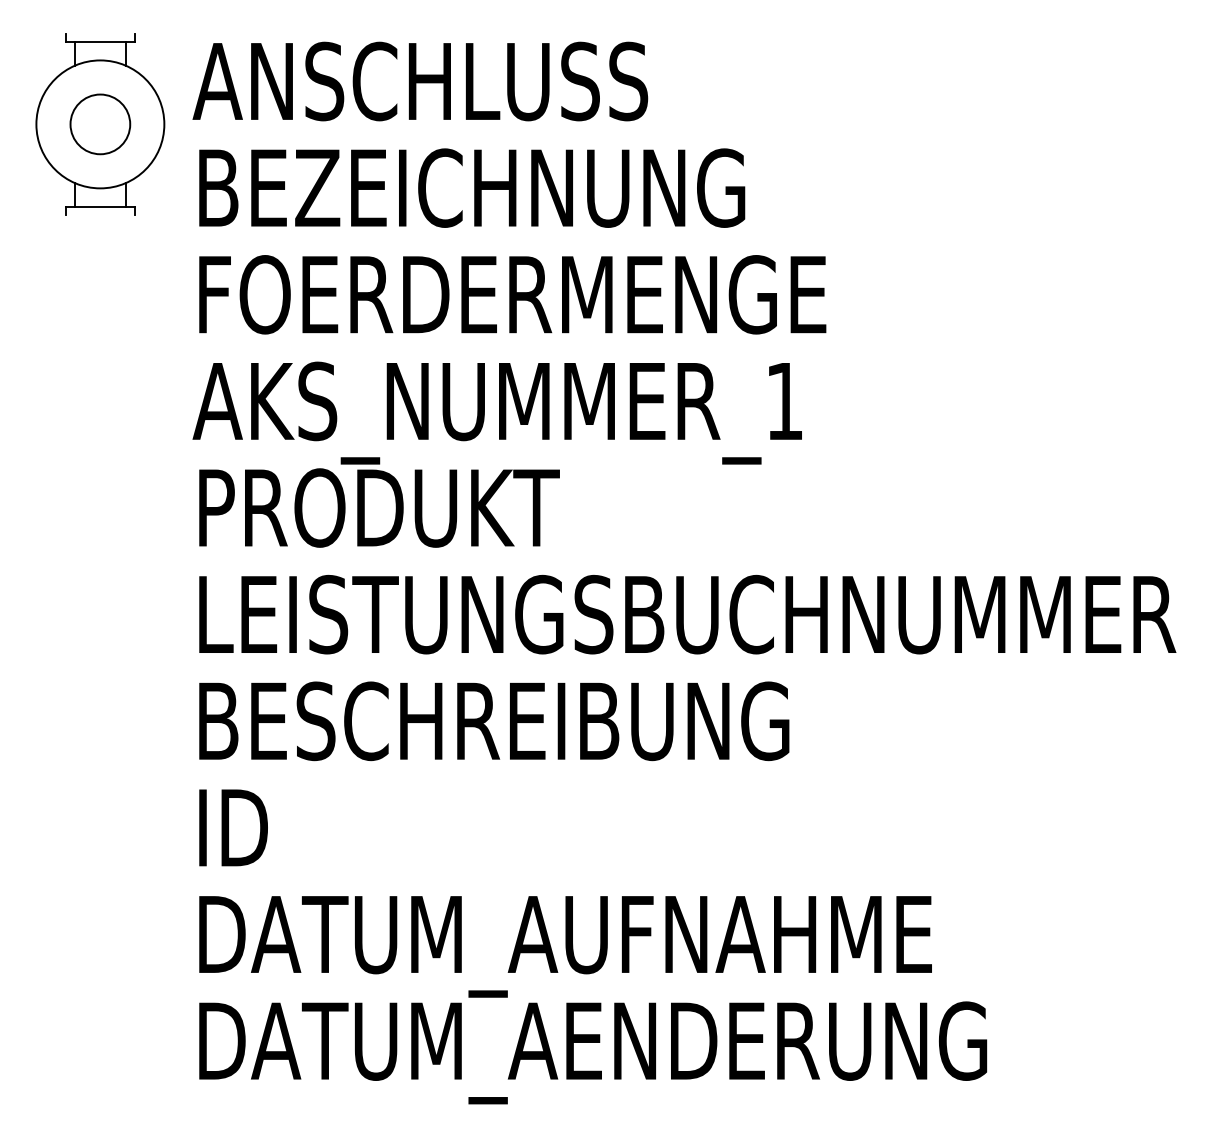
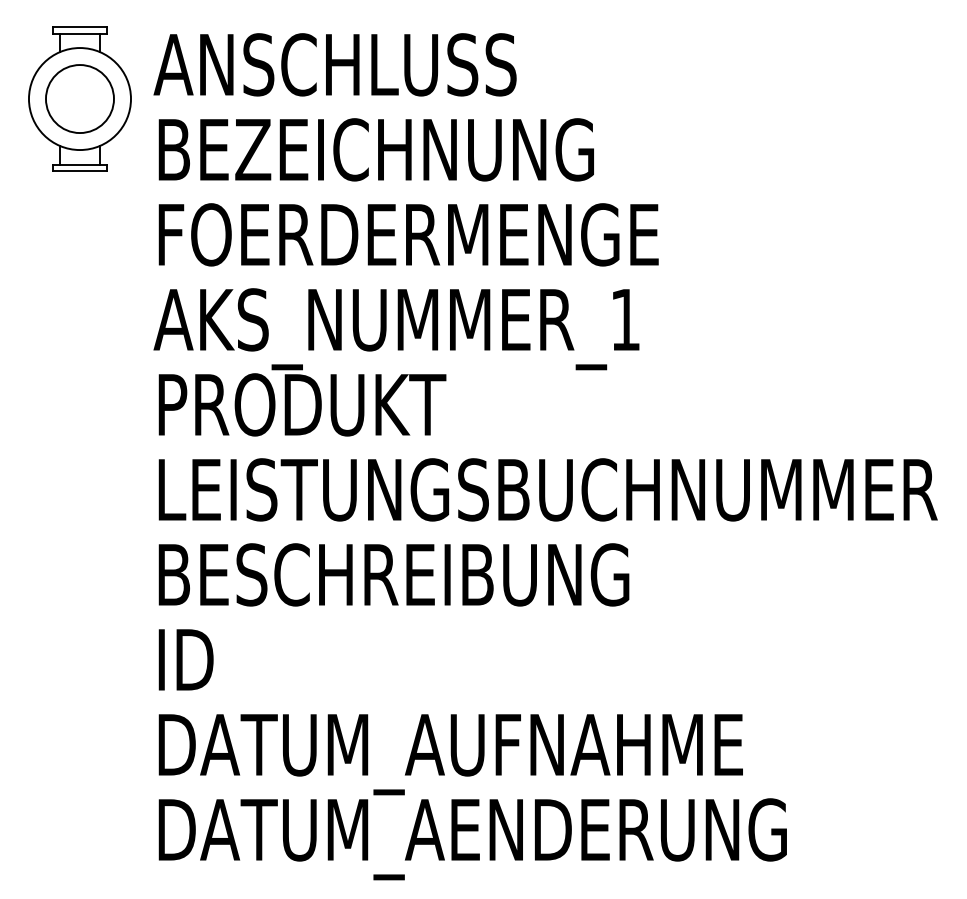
line: (99, 33) -> (79, 26), added
circle: (101, 124) -> (80, 99), size x1.43
line: (99, 215) -> (79, 171), added

